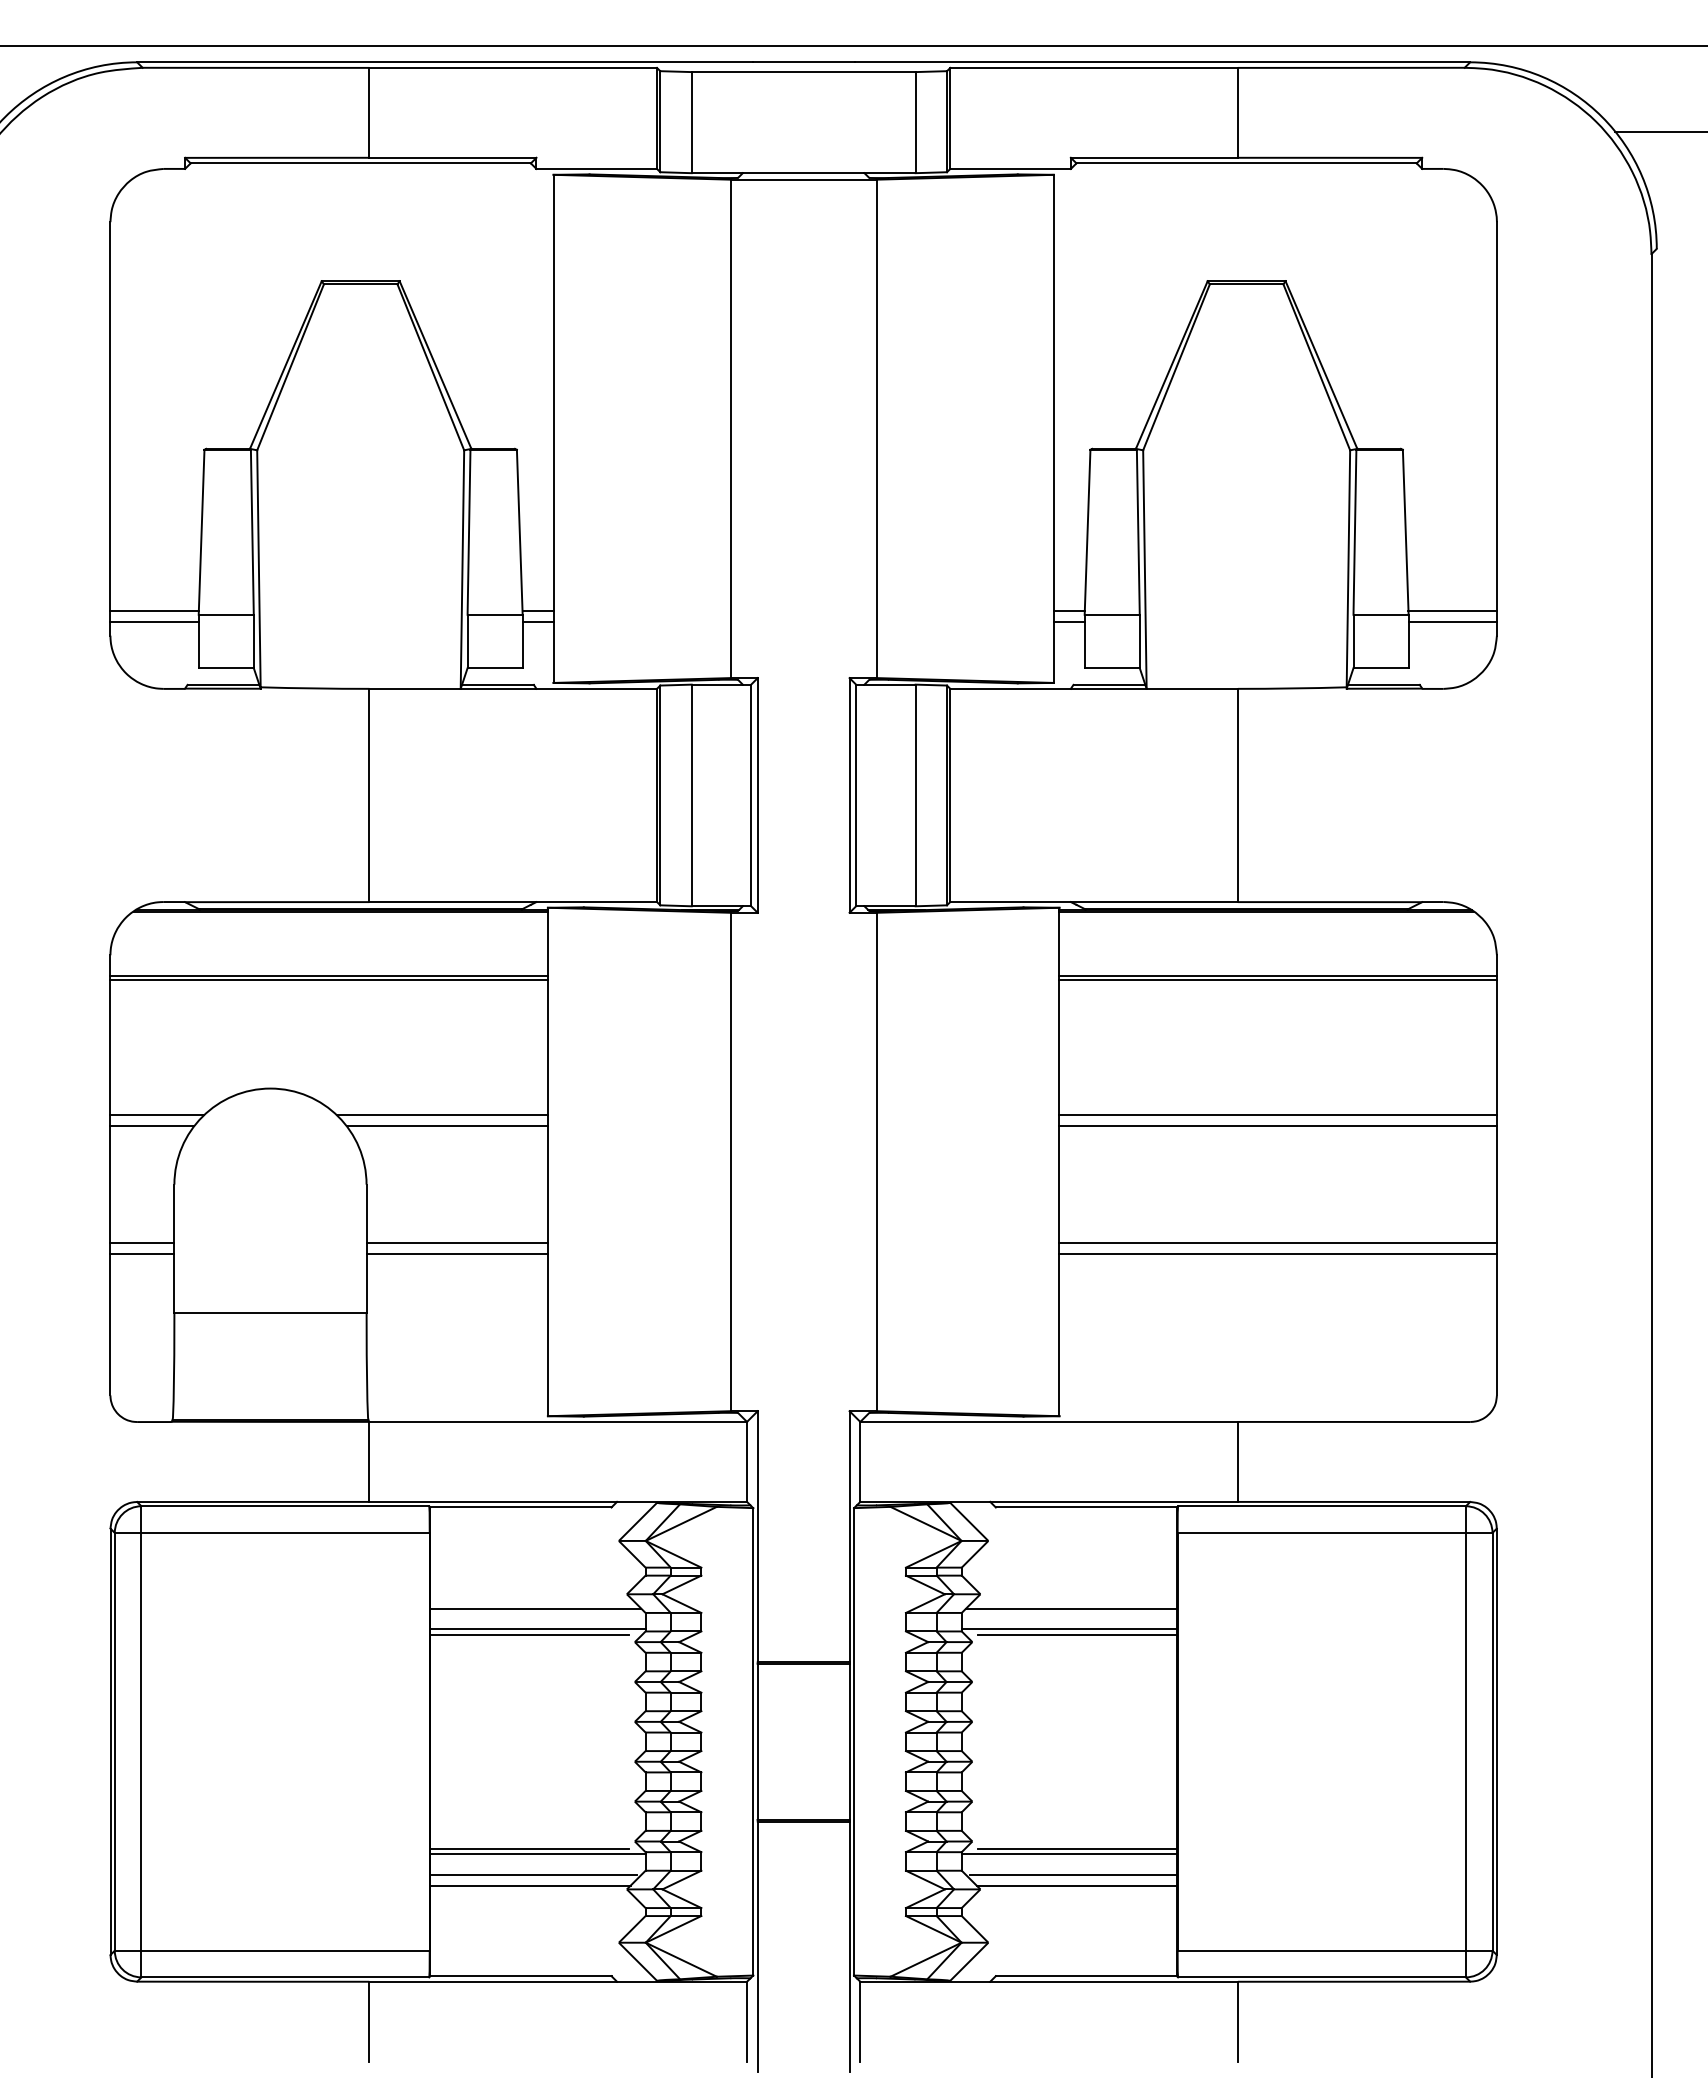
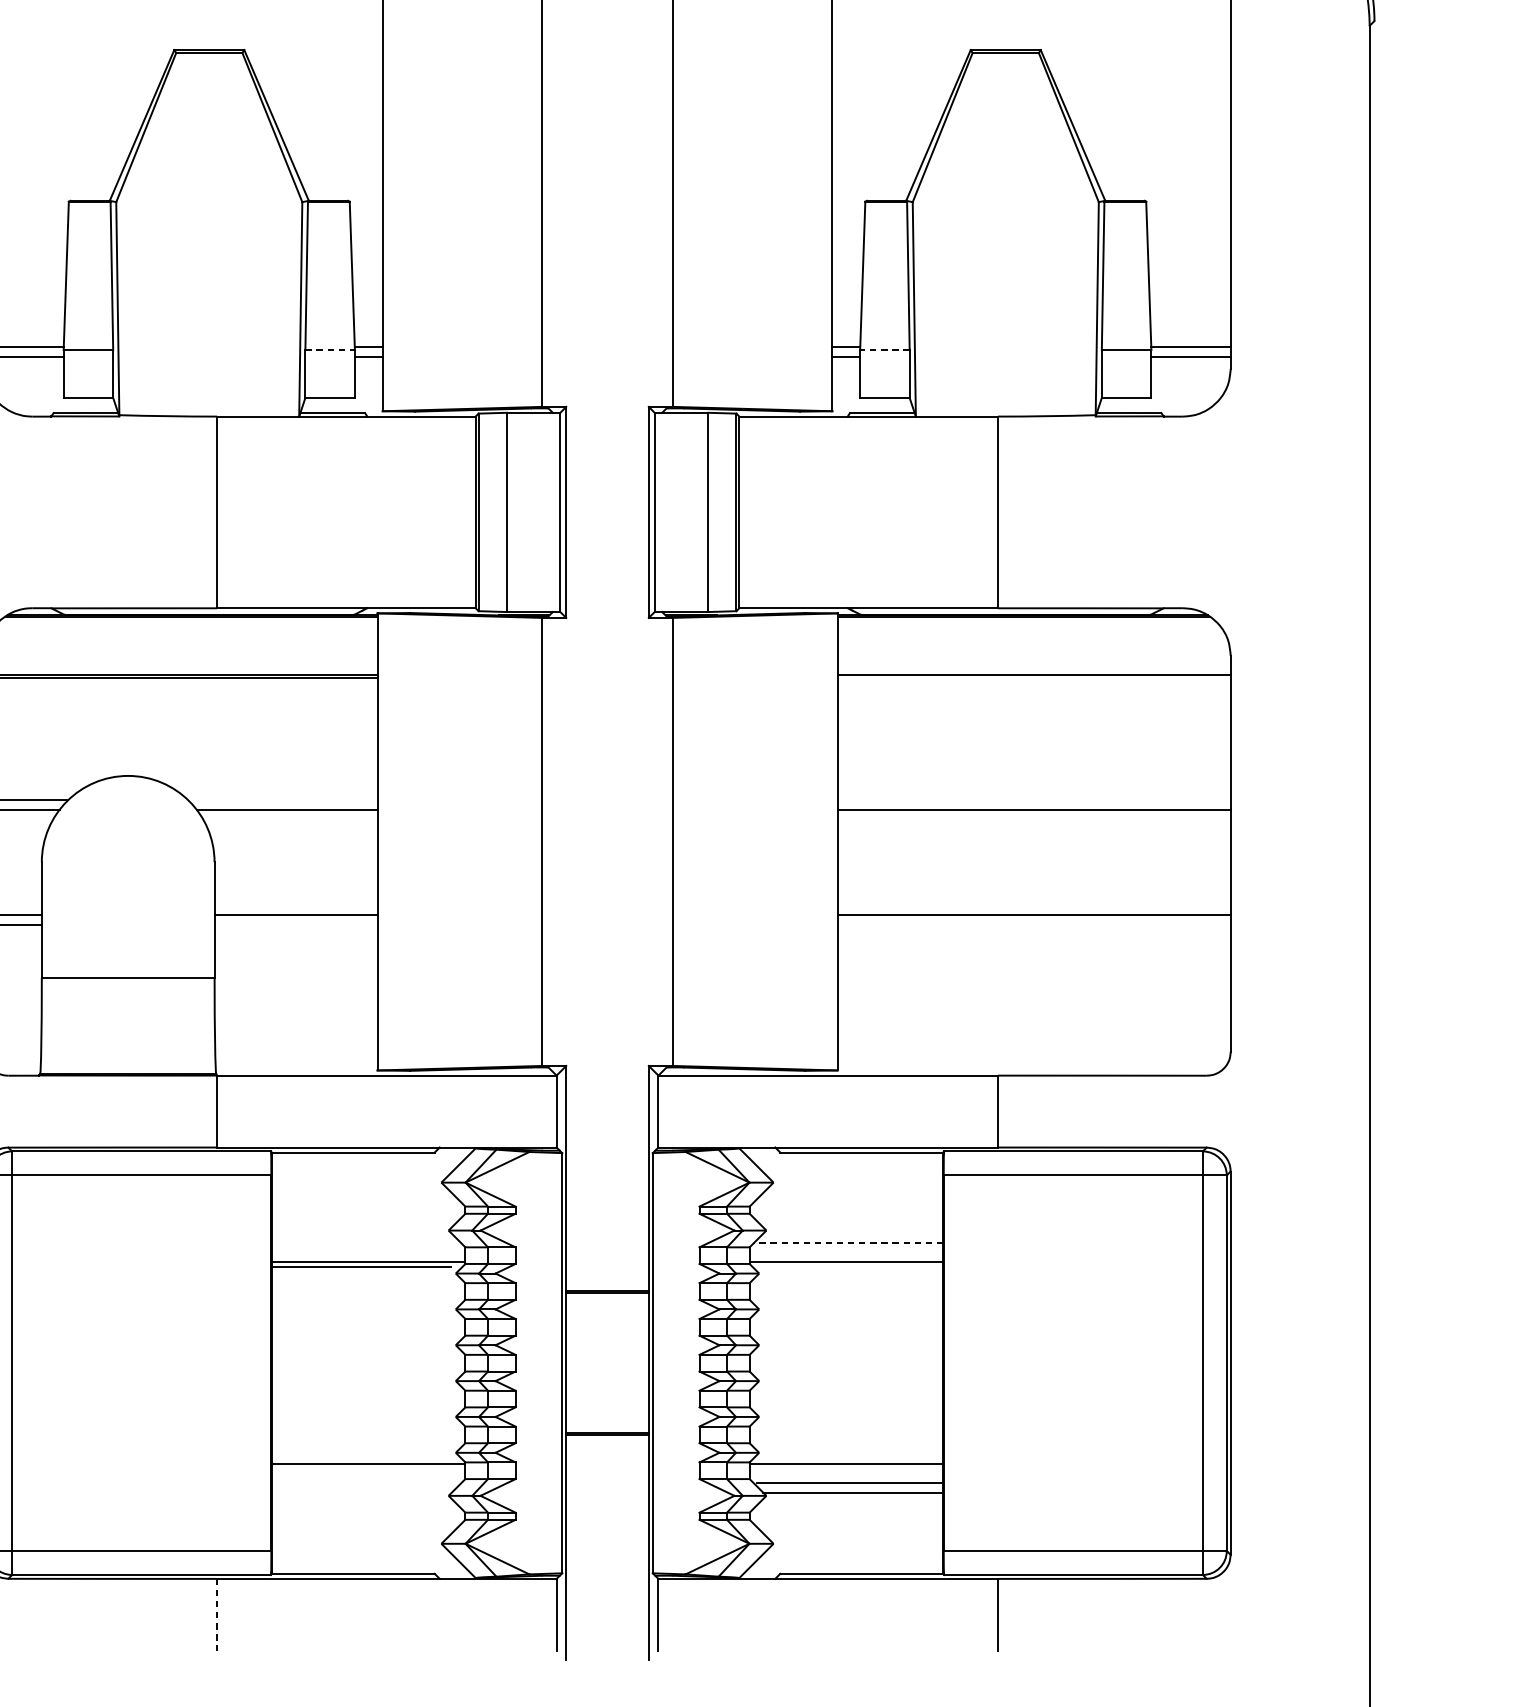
line: (495, 614) -> (330, 349), solid -> dashed
line: (1112, 614) -> (885, 349), solid -> dashed
line: (1277, 979) -> (1033, 677), removed
line: (442, 1115) -> (282, 800), removed
line: (1277, 1115) -> (1033, 800), removed
line: (456, 1253) -> (295, 924), removed
line: (1277, 1253) -> (1033, 924), removed
line: (535, 1608) -> (366, 1243), removed
line: (1071, 1608) -> (848, 1243), solid -> dashed
line: (1077, 1634) -> (853, 1266), removed
line: (529, 1848) -> (361, 1459), removed
line: (1077, 1848) -> (853, 1459), removed
line: (533, 1875) -> (364, 1483), removed
line: (530, 1885) -> (361, 1492), removed
line: (369, 2021) -> (217, 1614), solid -> dashed

